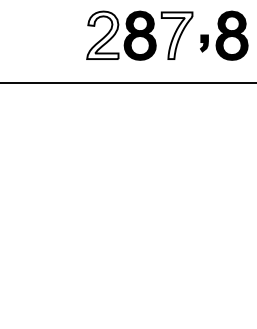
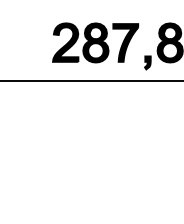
fill: (102, 35) -> (65, 42), added
fill: (176, 35) -> (125, 42), added
part: (204, 43) -> (147, 62), moved

